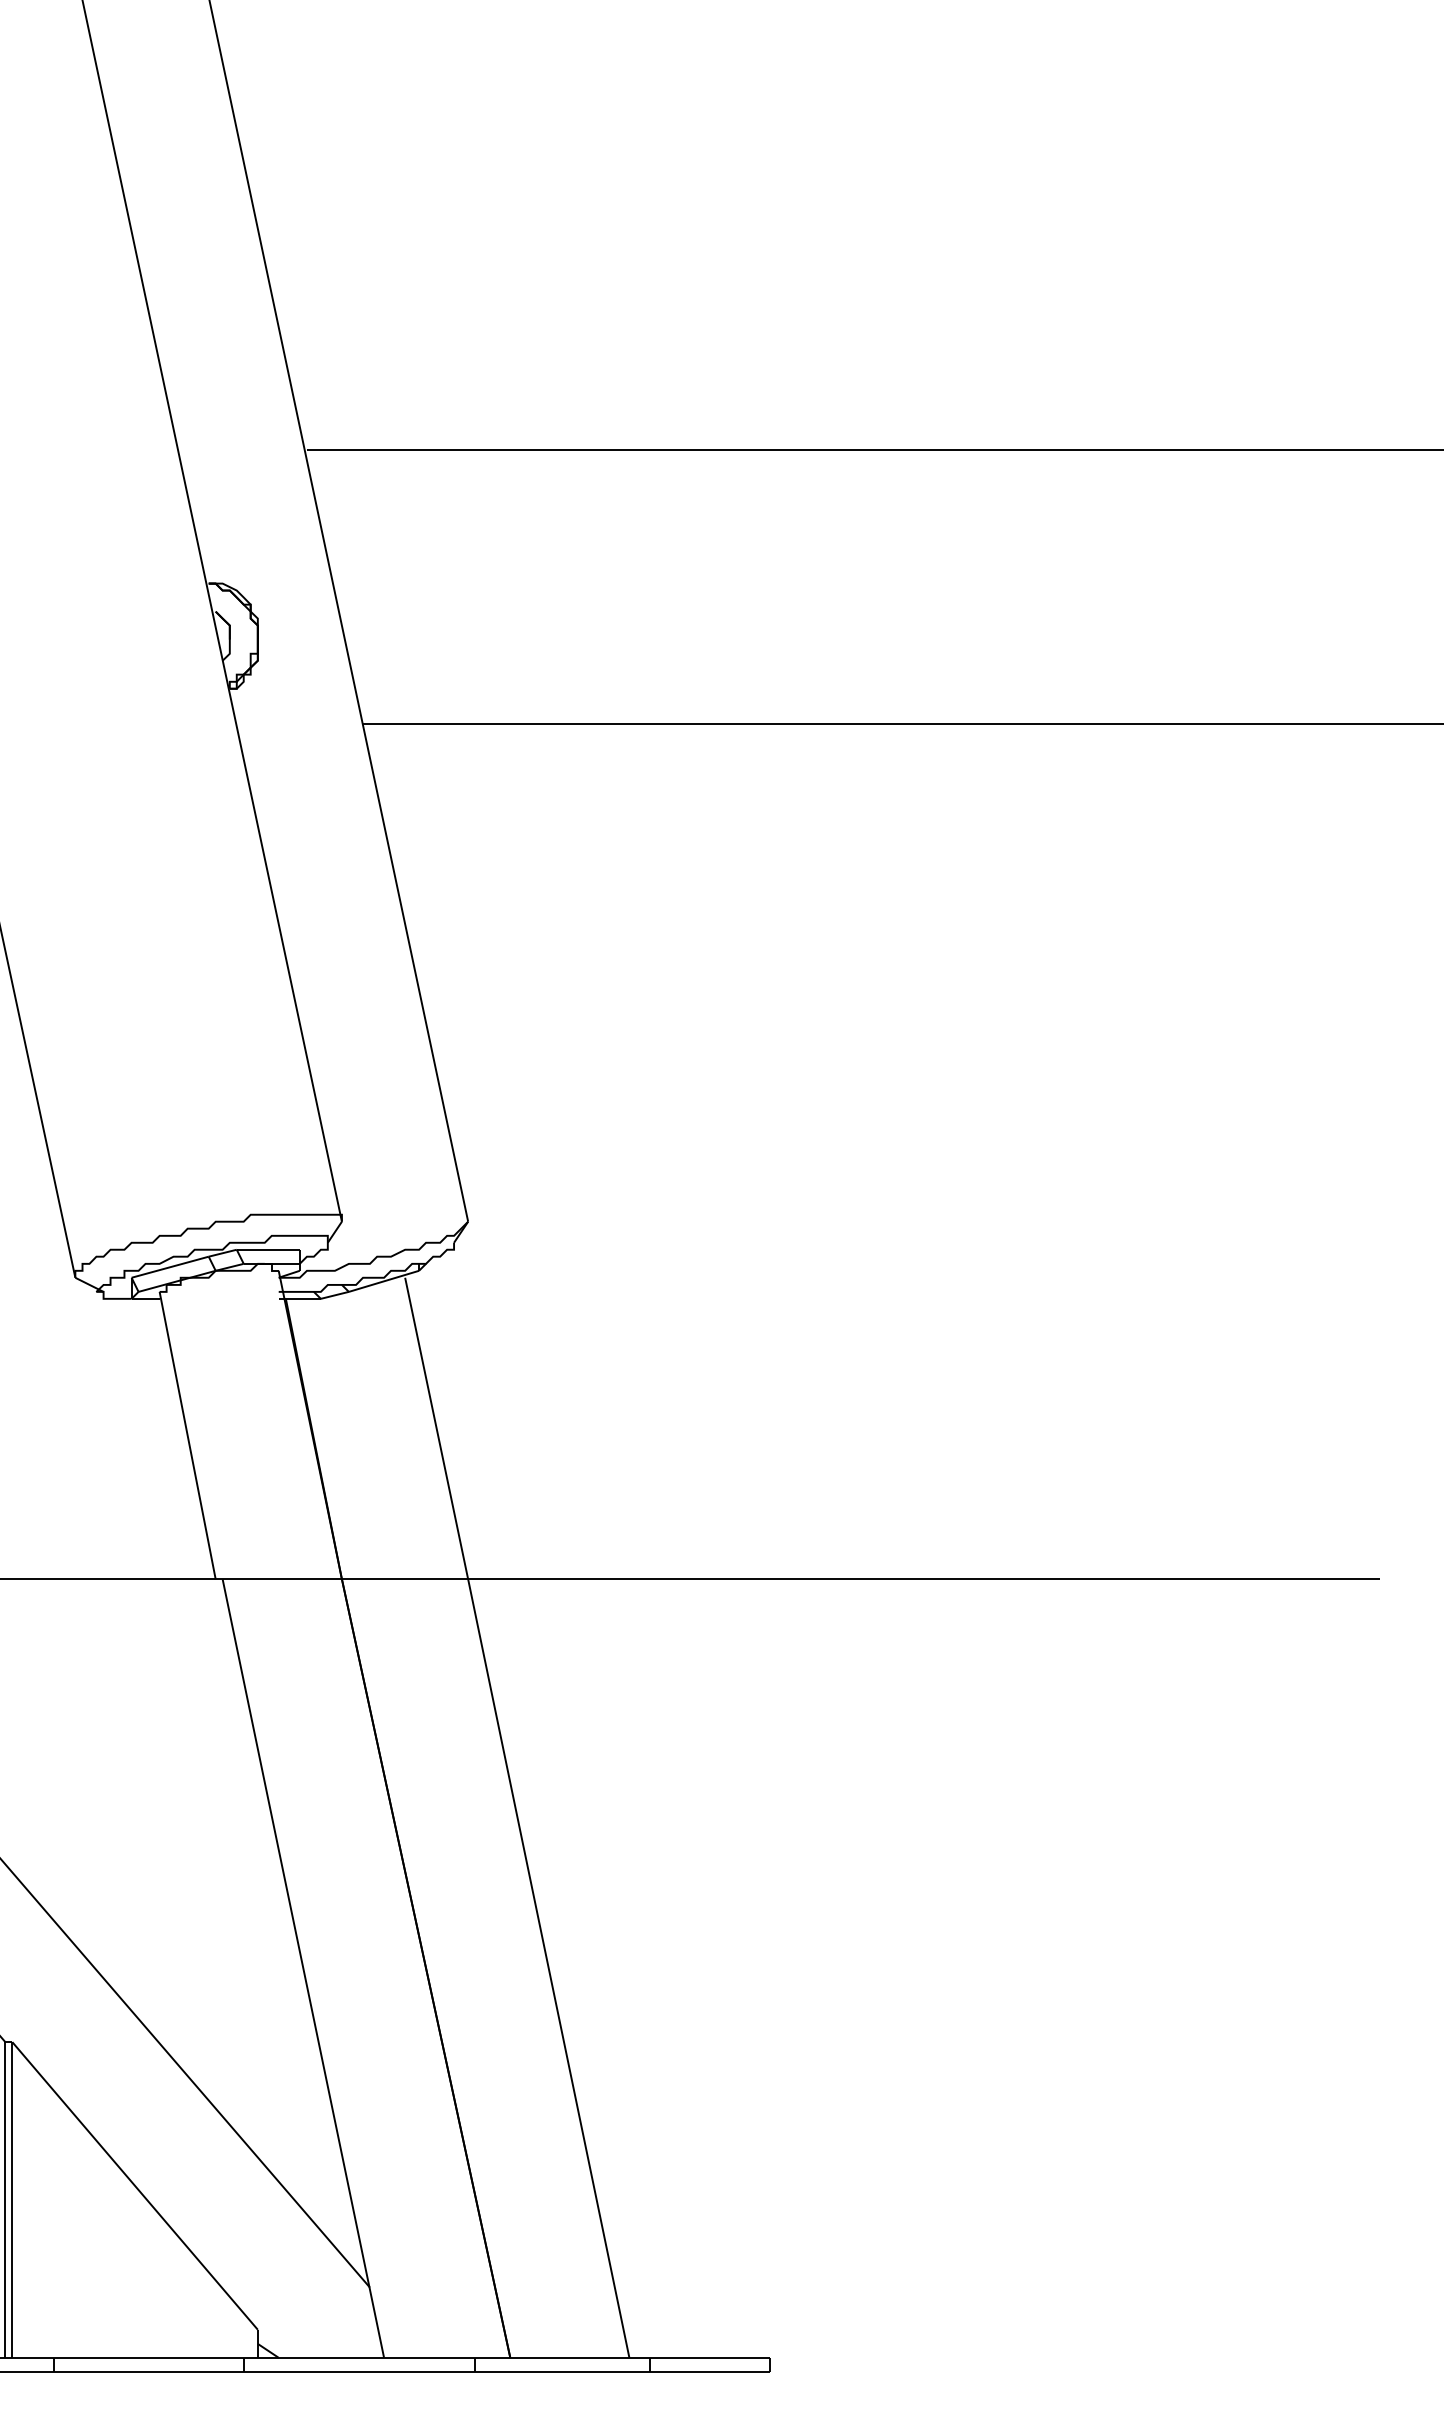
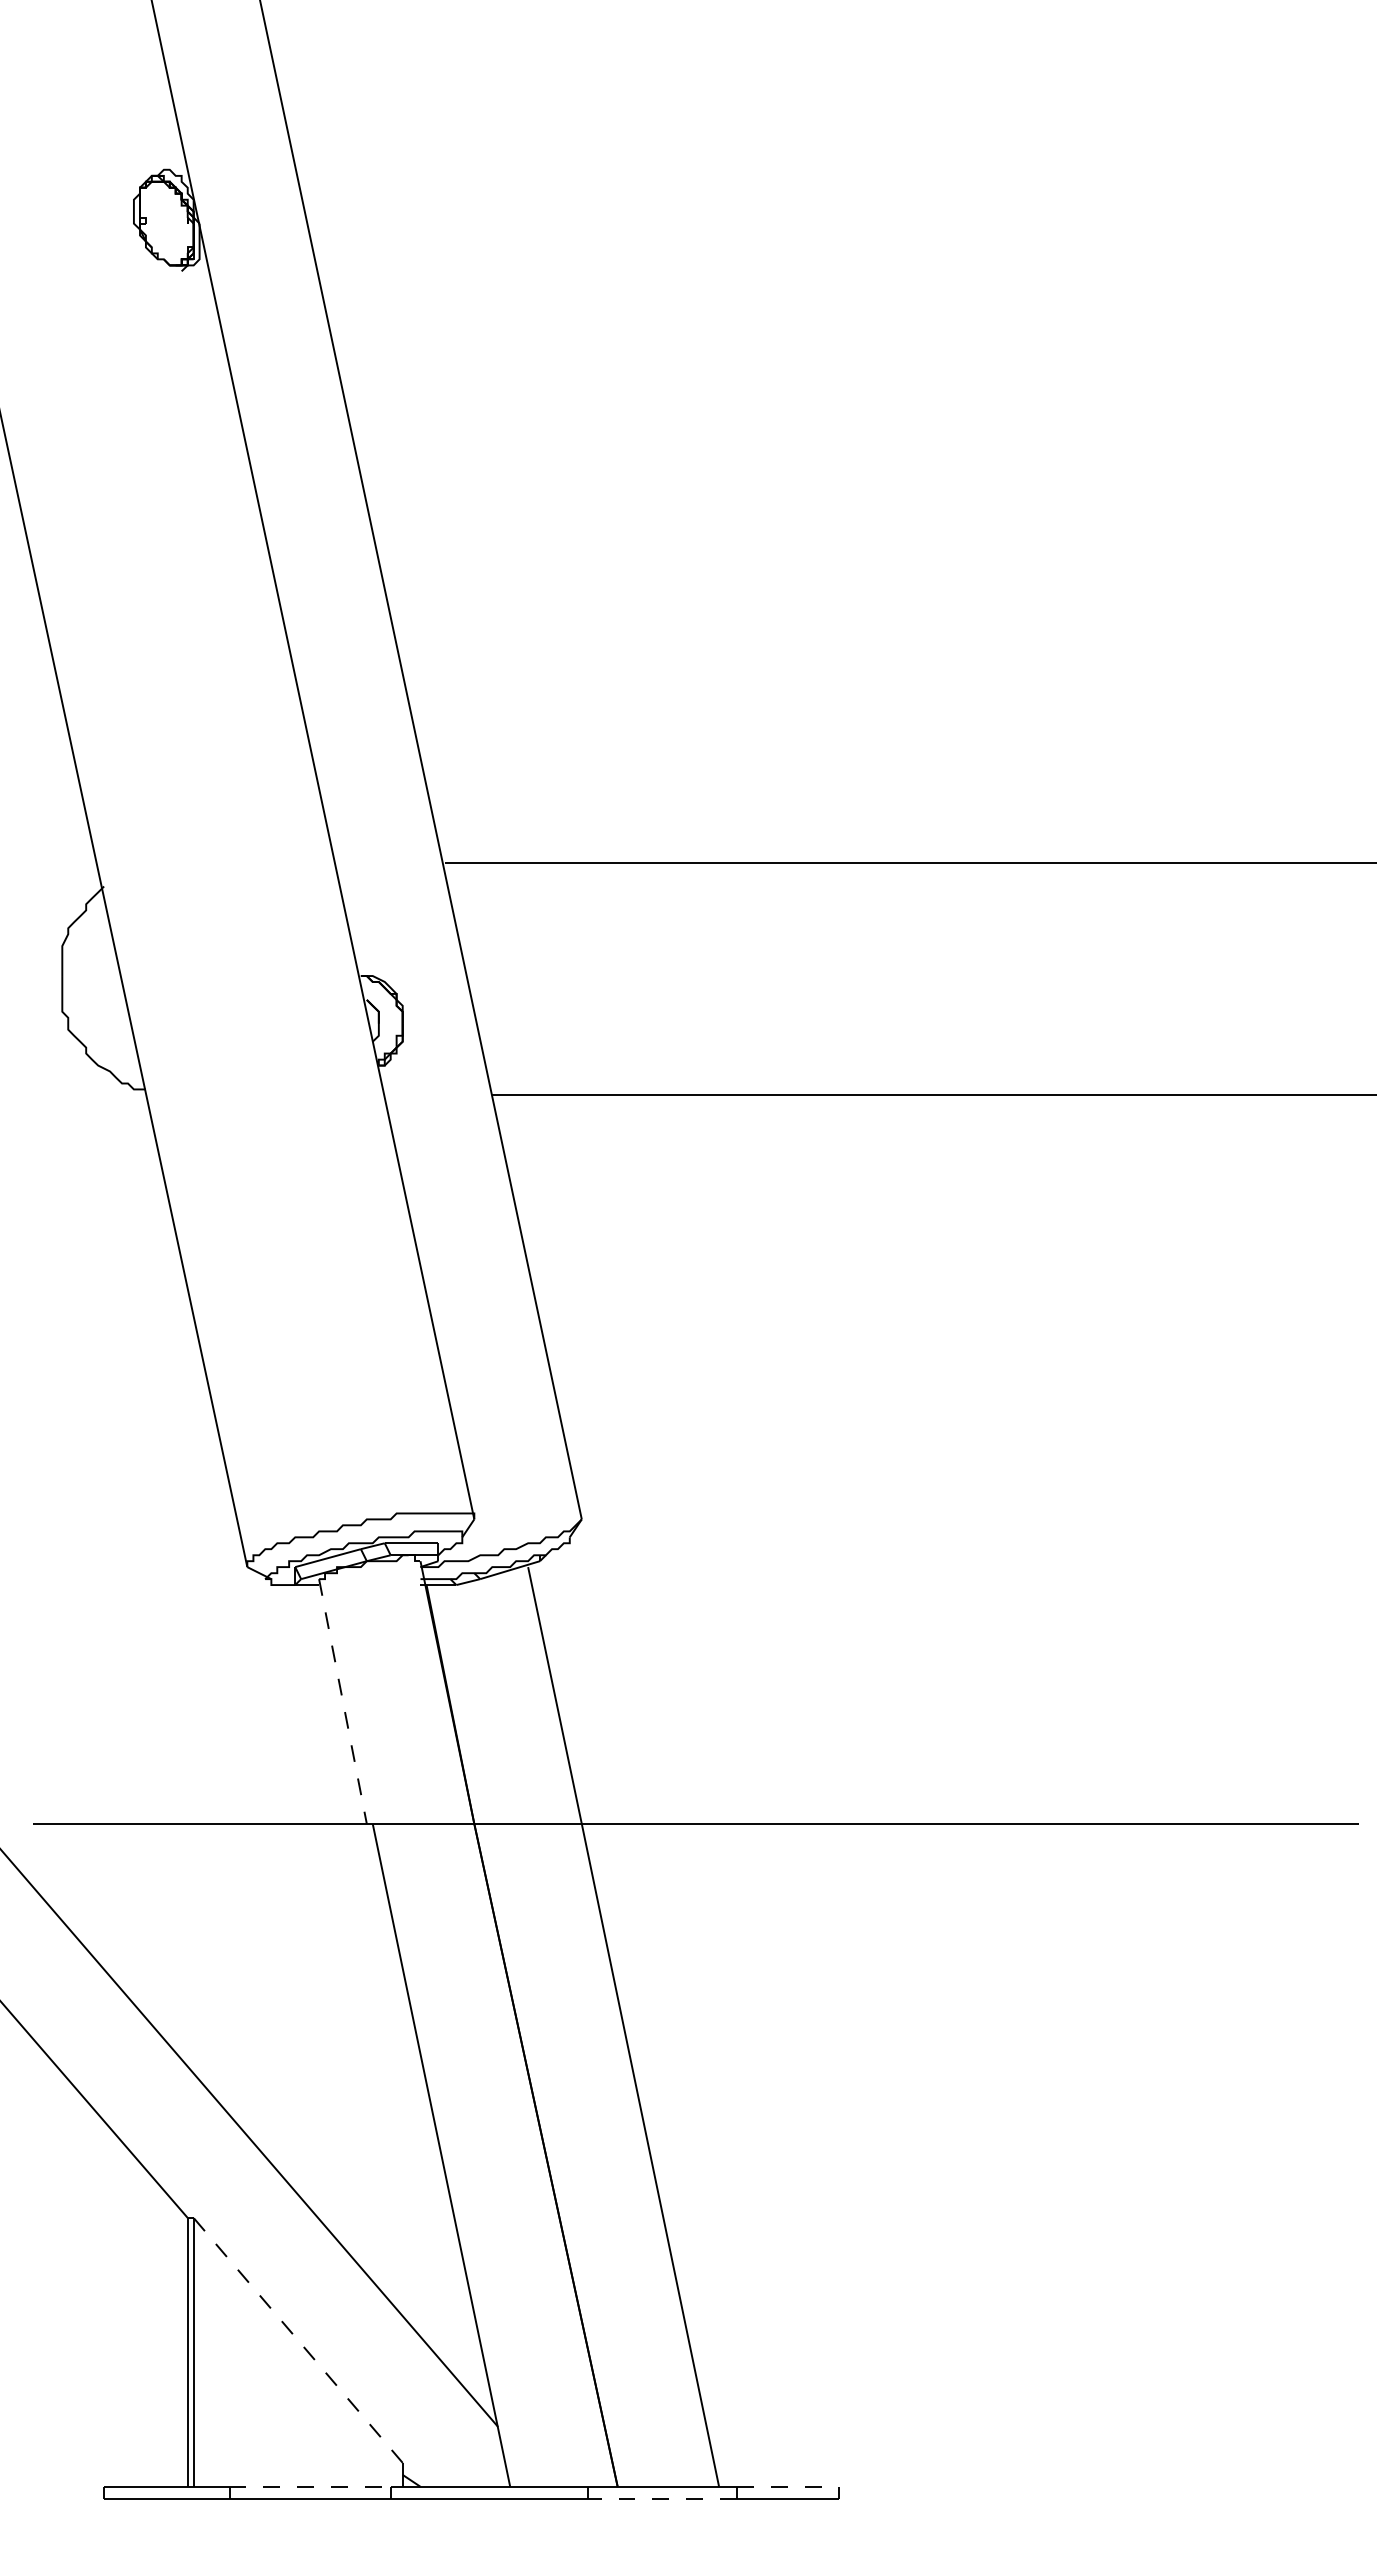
line: (187, 1435) -> (342, 1701), solid -> dashed
line: (134, 2186) -> (297, 2340), solid -> dashed
line: (149, 2357) -> (310, 2486), solid -> dashed
line: (709, 2357) -> (787, 2486), solid -> dashed
line: (562, 2371) -> (662, 2498), solid -> dashed

